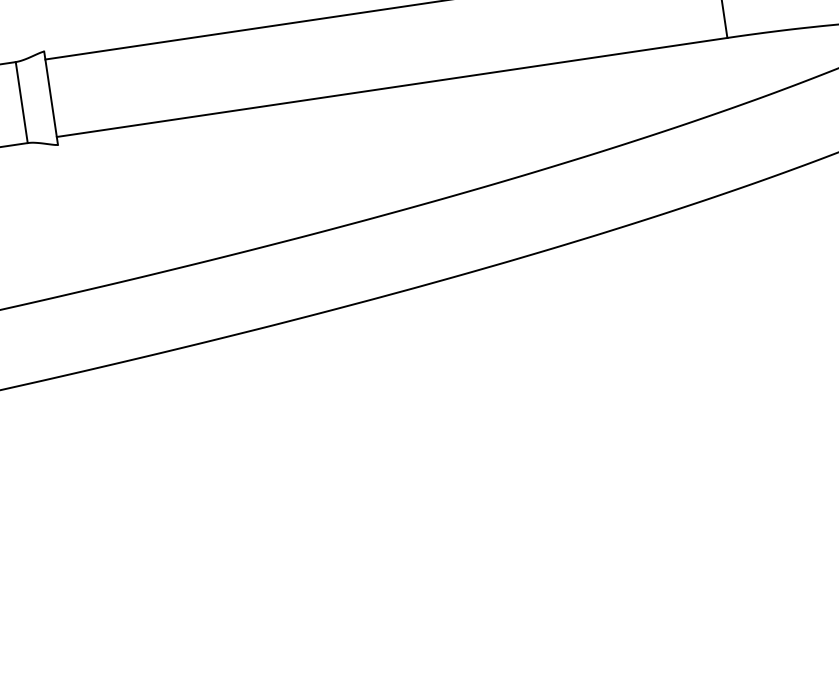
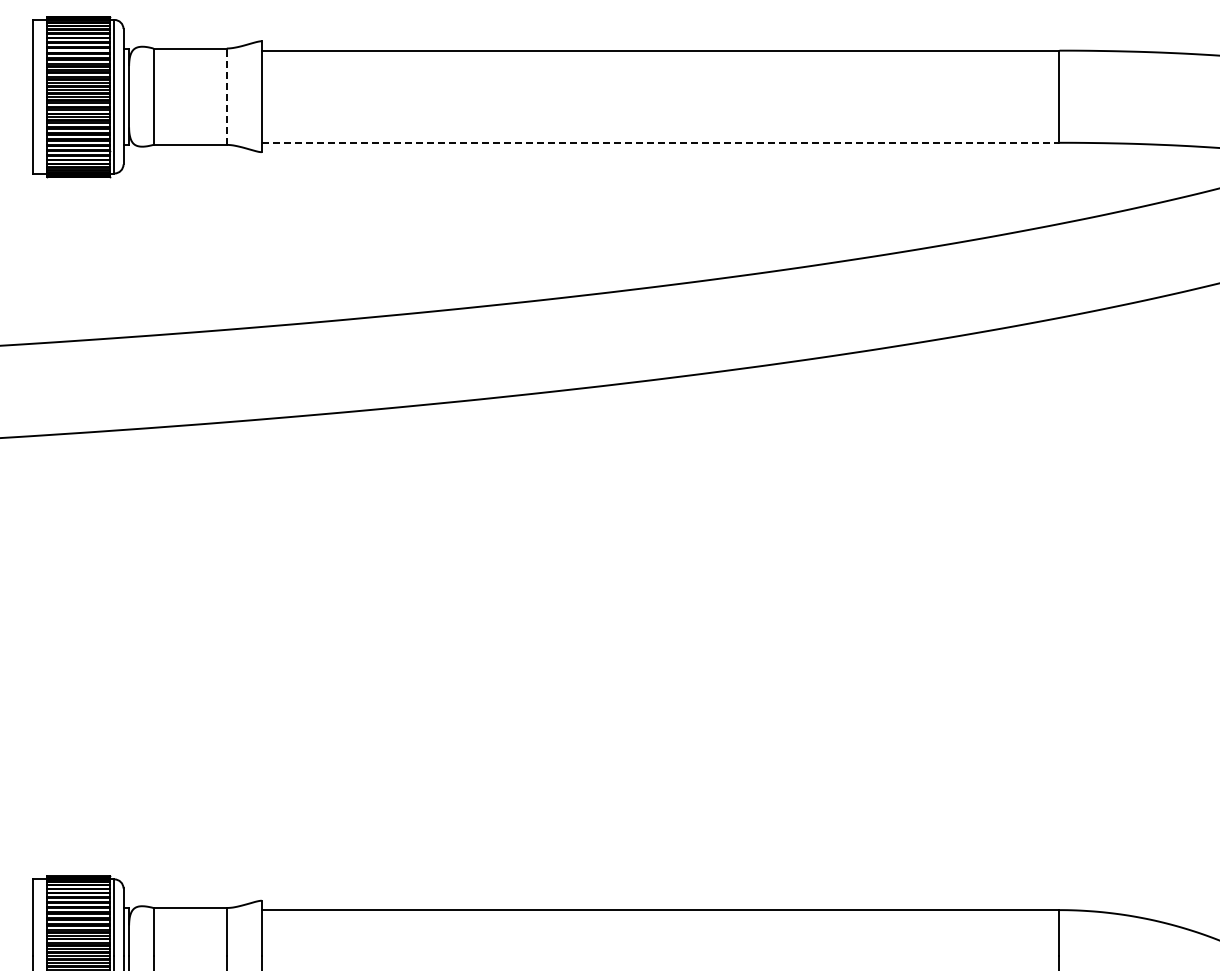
line: (391, 87) -> (660, 142), solid -> dashed
line: (21, 102) -> (226, 96), solid -> dashed

